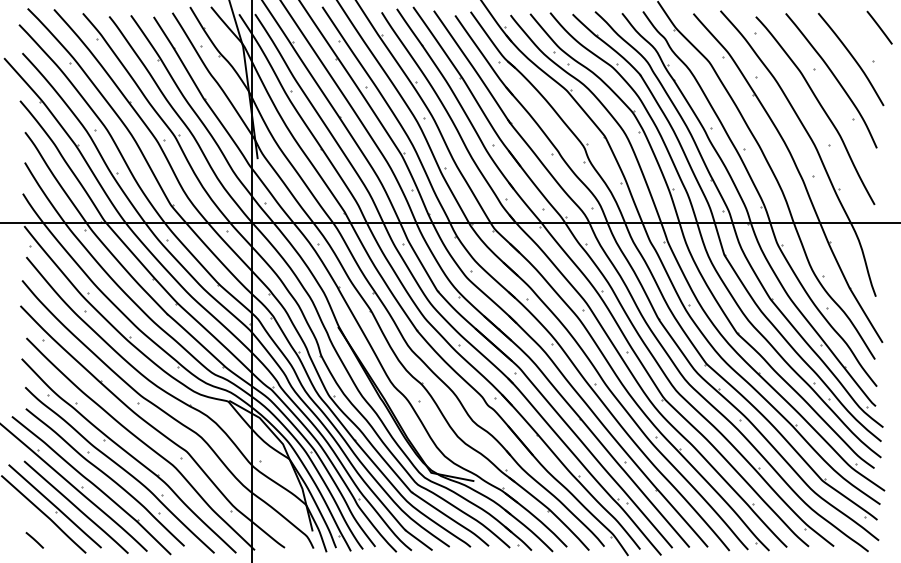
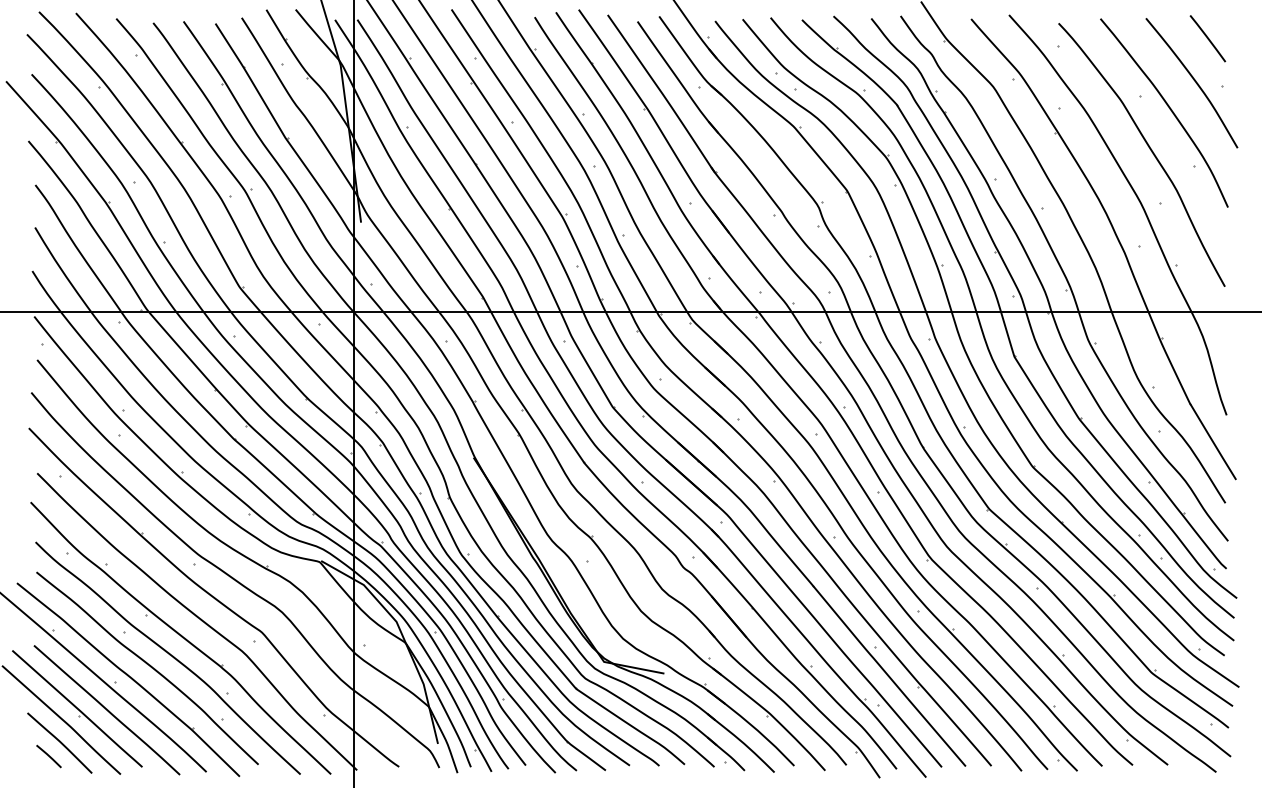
line: (879, 27) -> (1207, 38), moved
curve: (42, 530) -> (59, 742), added

